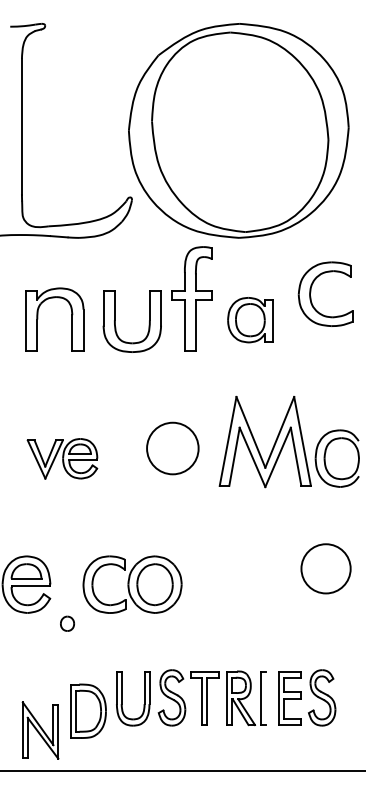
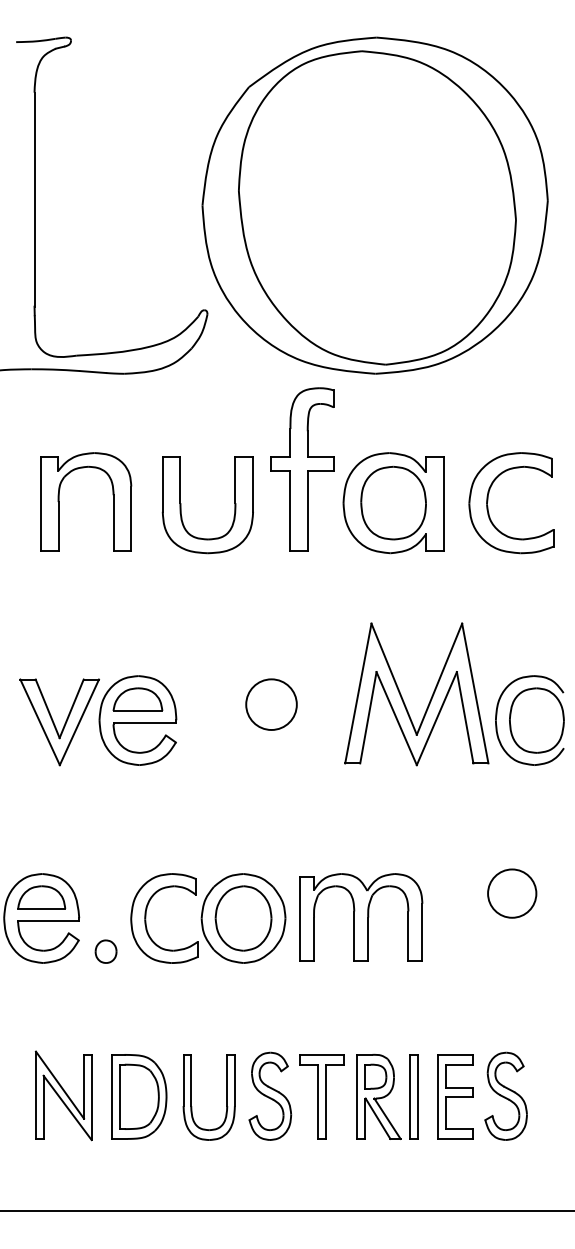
part: (311, 292) -> (489, 500), moved
part: (249, 319) -> (391, 501), size x1.43
circle: (172, 448) -> (271, 704), size x0.62
part: (62, 458) -> (98, 720), size x1.43
circle: (325, 568) -> (511, 893), size x0.62
part: (229, 583) -> (360, 916), added
part: (67, 623) -> (106, 951), moved
line: (265, 698) -> (417, 1097), added
part: (88, 710) -> (139, 1095), moved
part: (40, 730) -> (63, 1095), moved

